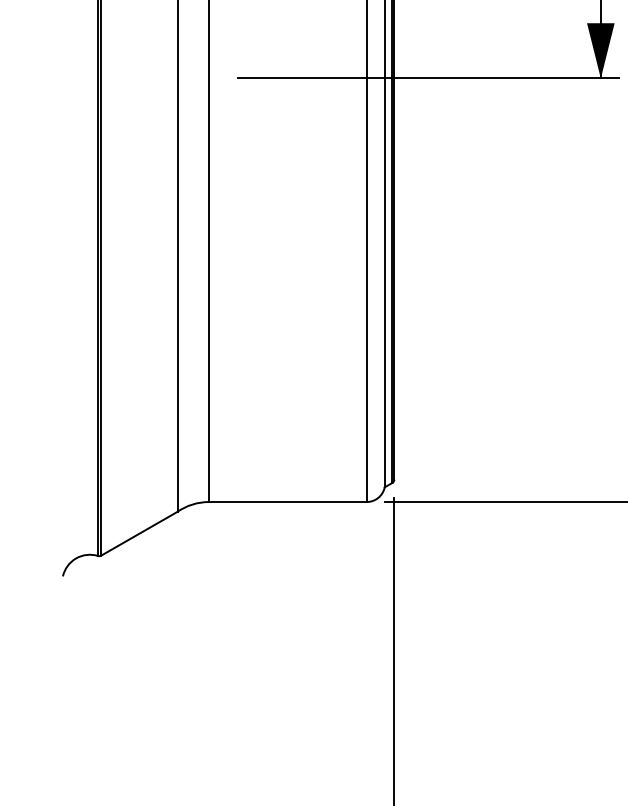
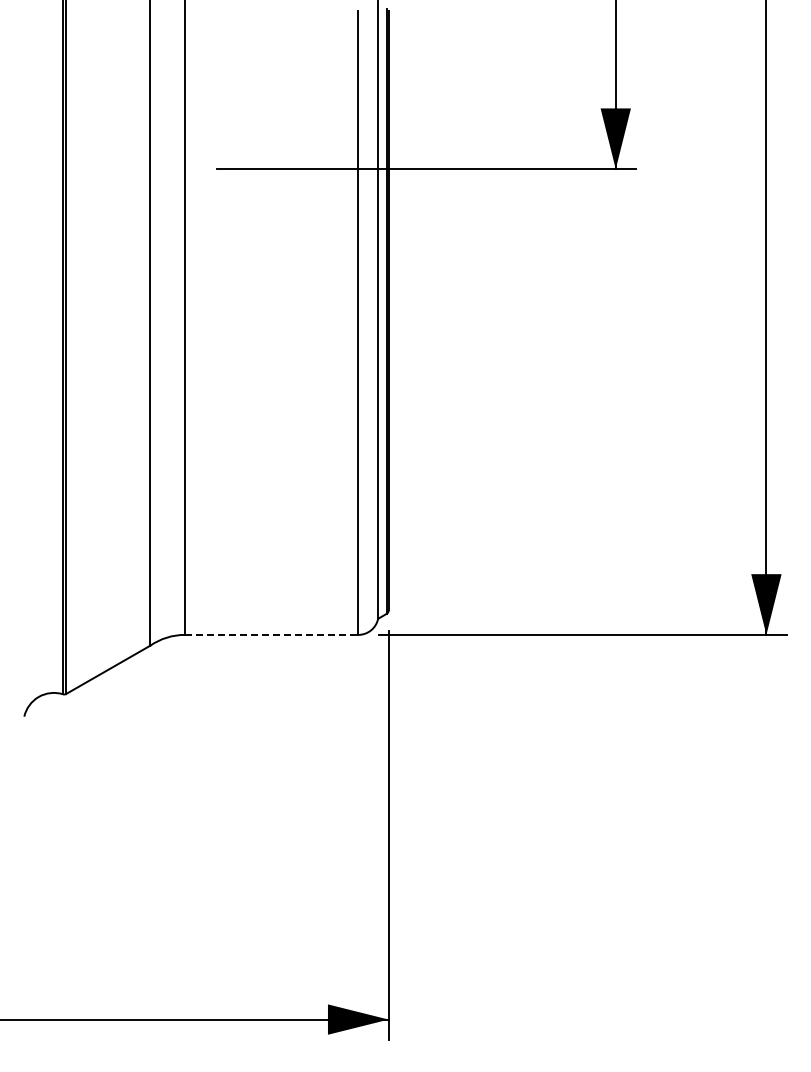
line: (287, 501) -> (271, 634), solid -> dashed

